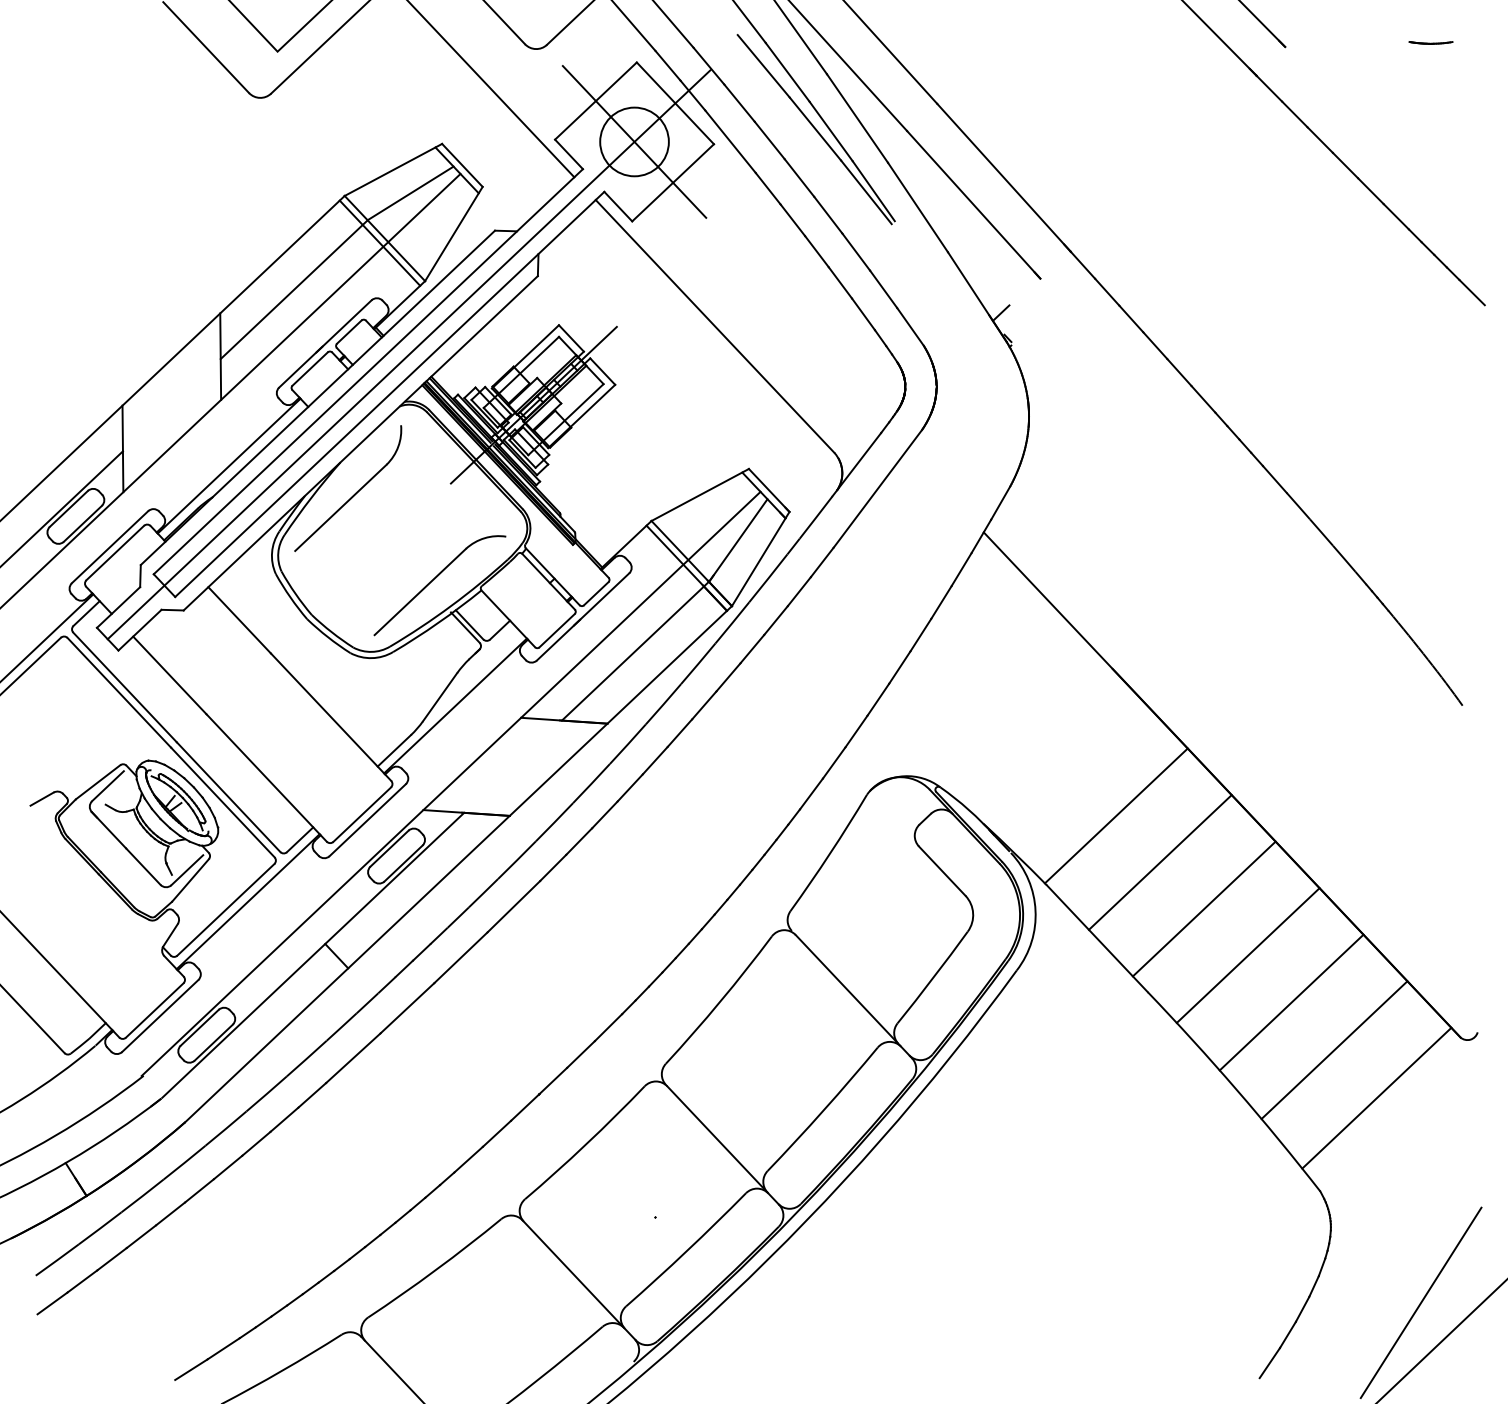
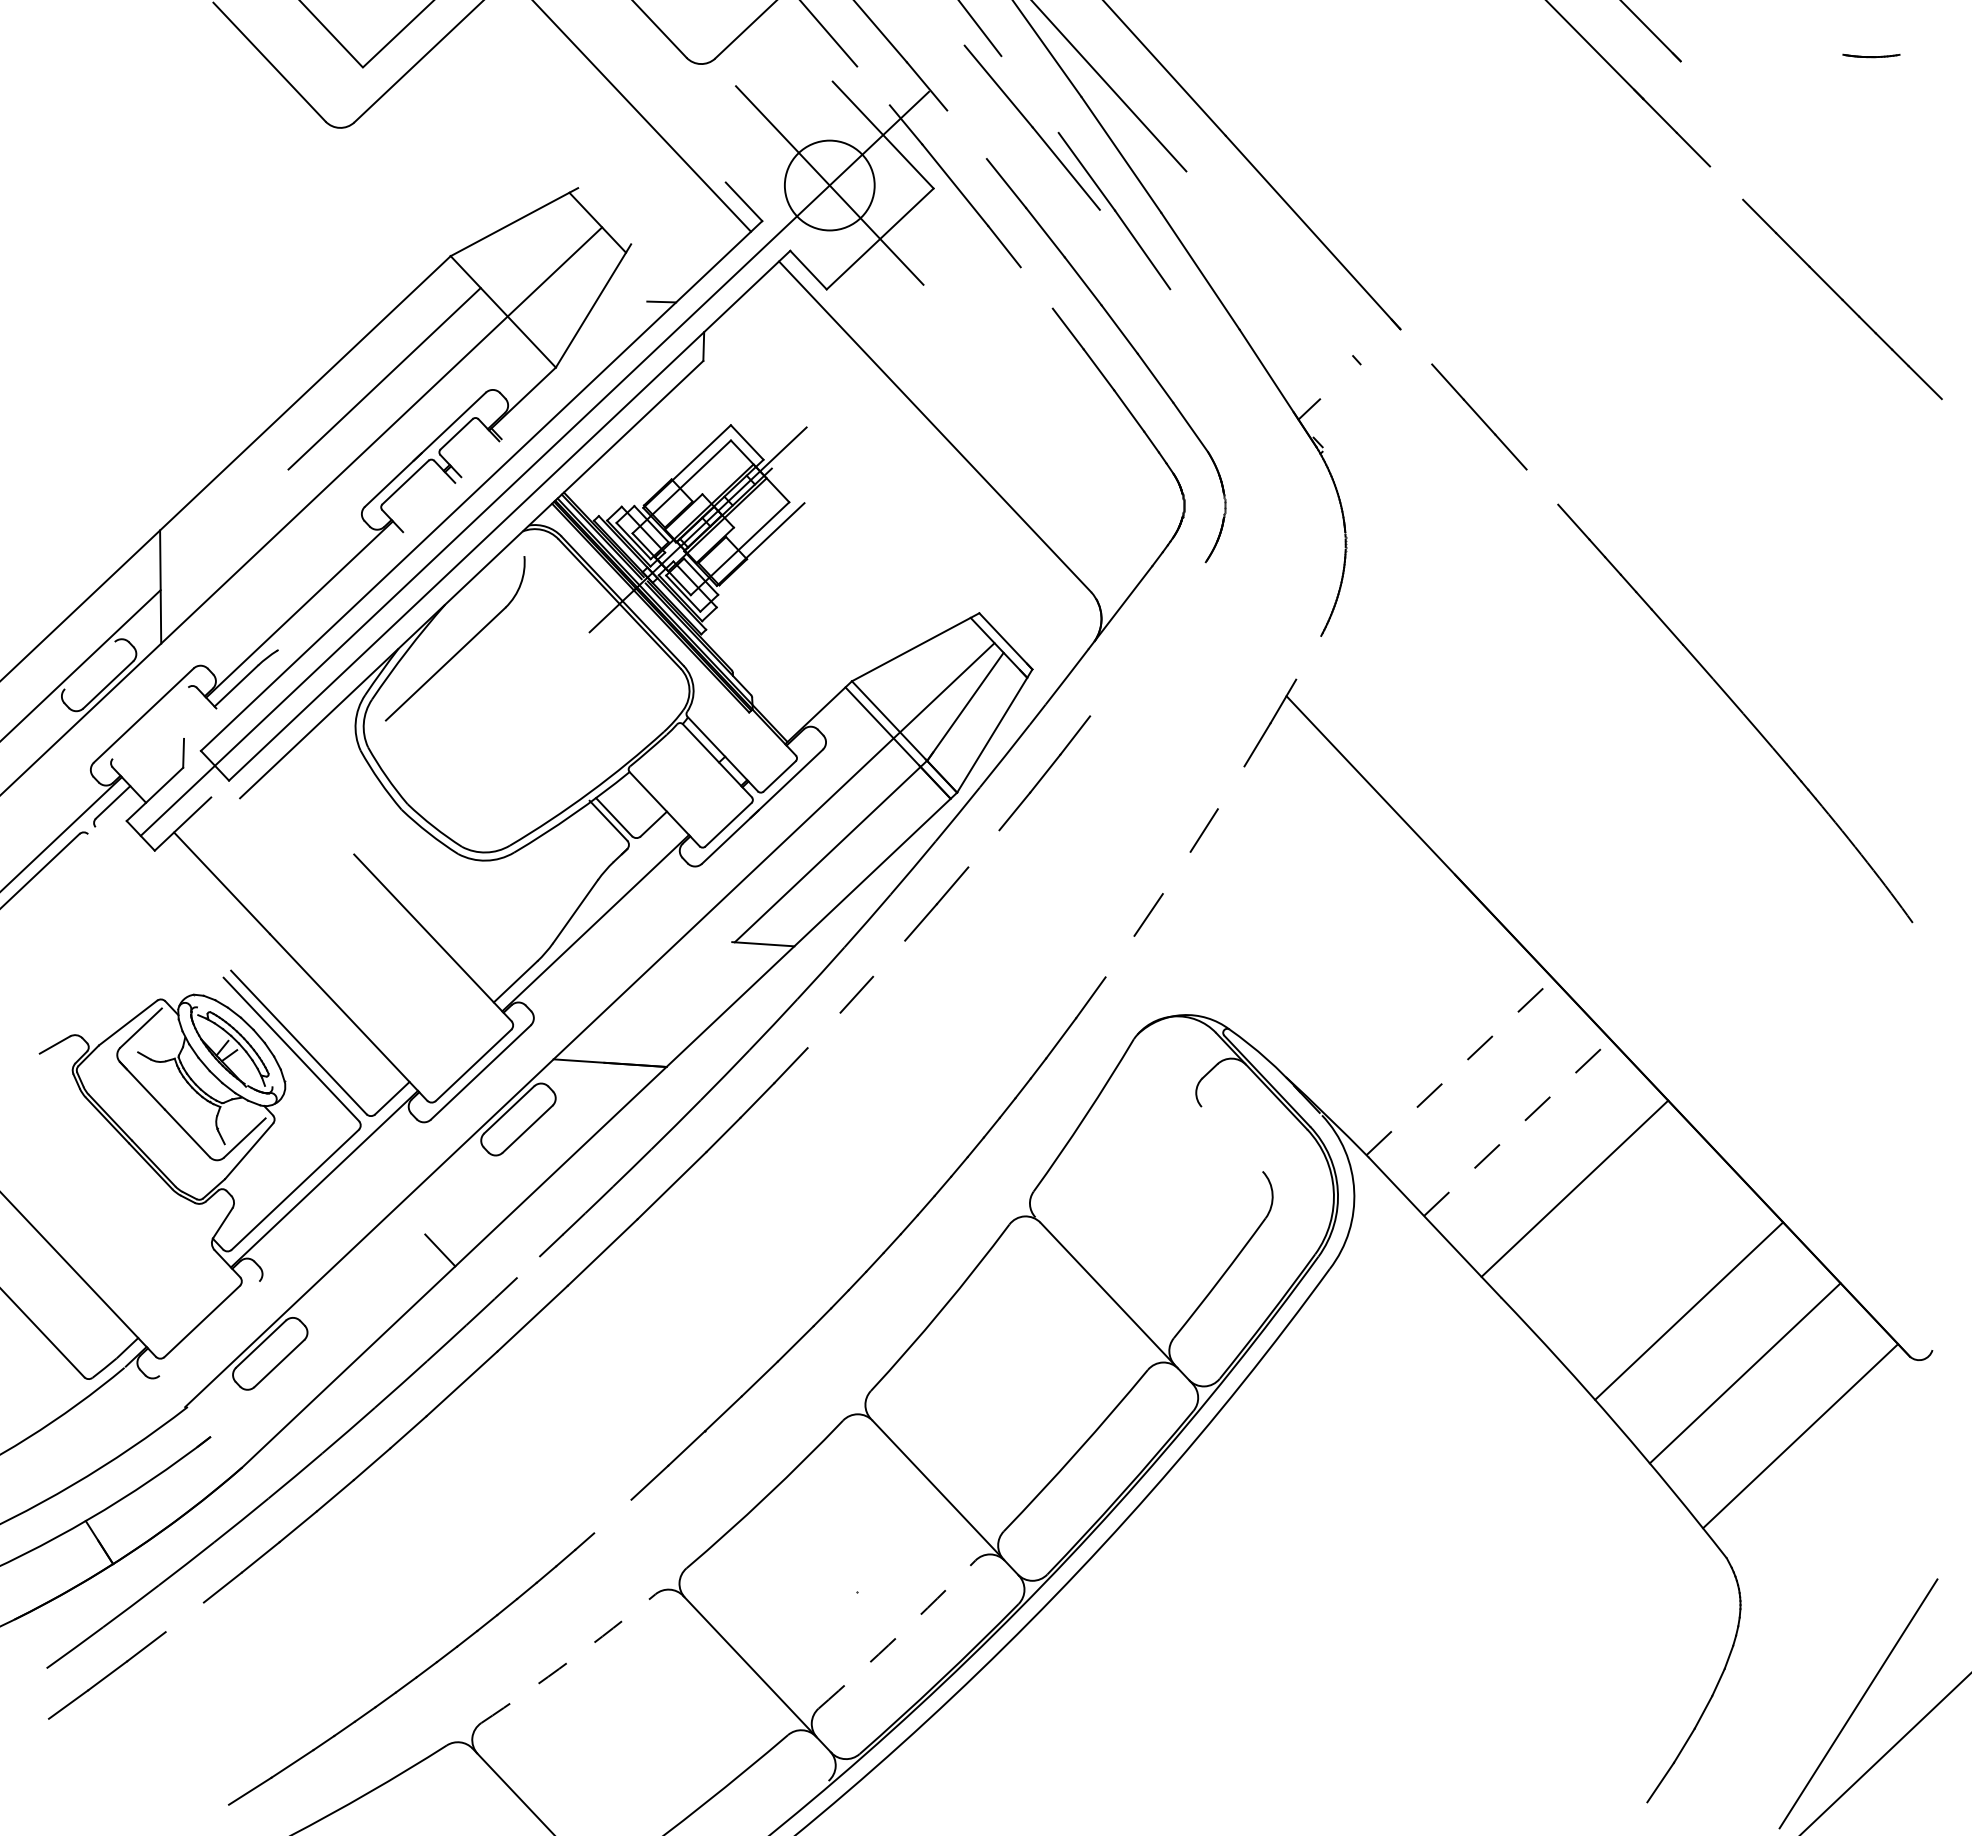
line: (667, 65) -> (873, 85), removed
line: (787, 72) -> (1029, 94), removed
line: (595, 100) -> (778, 131), removed
line: (739, 102) -> (966, 134), removed
line: (1320, 139) -> (1726, 182), removed
line: (462, 165) -> (604, 216), removed
line: (866, 192) -> (1132, 251), removed
line: (410, 193) -> (536, 252), removed
line: (973, 204) -> (1273, 267), removed
line: (792, 219) -> (1036, 287), removed
line: (379, 242) -> (496, 317), removed
line: (1083, 265) -> (1416, 346), removed
line: (220, 356) -> (288, 465), removed
line: (602, 371) -> (787, 485), removed
line: (1179, 372) -> (1542, 486), removed
line: (317, 397) -> (415, 519), removed
line: (877, 489) -> (1147, 639), removed
line: (1000, 502) -> (1308, 657), removed
line: (68, 508) -> (89, 665), removed
line: (115, 552) -> (150, 722), removed
part: (434, 580) -> (567, 758), removed
line: (940, 602) -> (1230, 787), removed
line: (172, 609) -> (225, 797), removed
line: (239, 619) -> (313, 810), removed
line: (752, 648) -> (983, 848), removed
line: (899, 667) -> (1176, 872), removed
line: (125, 687) -> (163, 898), removed
line: (118, 692) -> (155, 905), removed
line: (563, 720) -> (737, 942), removed
line: (856, 731) -> (1119, 956), removed
line: (680, 732) -> (889, 958), removed
line: (629, 788) -> (823, 1030), removed
line: (1116, 815) -> (1460, 1066), solid -> dashed
line: (1160, 862) -> (1517, 1127), solid -> dashed
line: (941, 871) -> (1231, 1139), removed
line: (313, 954) -> (409, 1248), removed
line: (1248, 955) -> (1632, 1249), removed
line: (404, 968) -> (528, 1266), removed
line: (160, 1015) -> (209, 1328), removed
line: (468, 1159) -> (612, 1516), removed
line: (141, 1236) -> (184, 1617), removed
arc: (687, 1250) -> (898, 1635), solid -> dashed
arc: (436, 1269) -> (570, 1660), solid -> dashed

